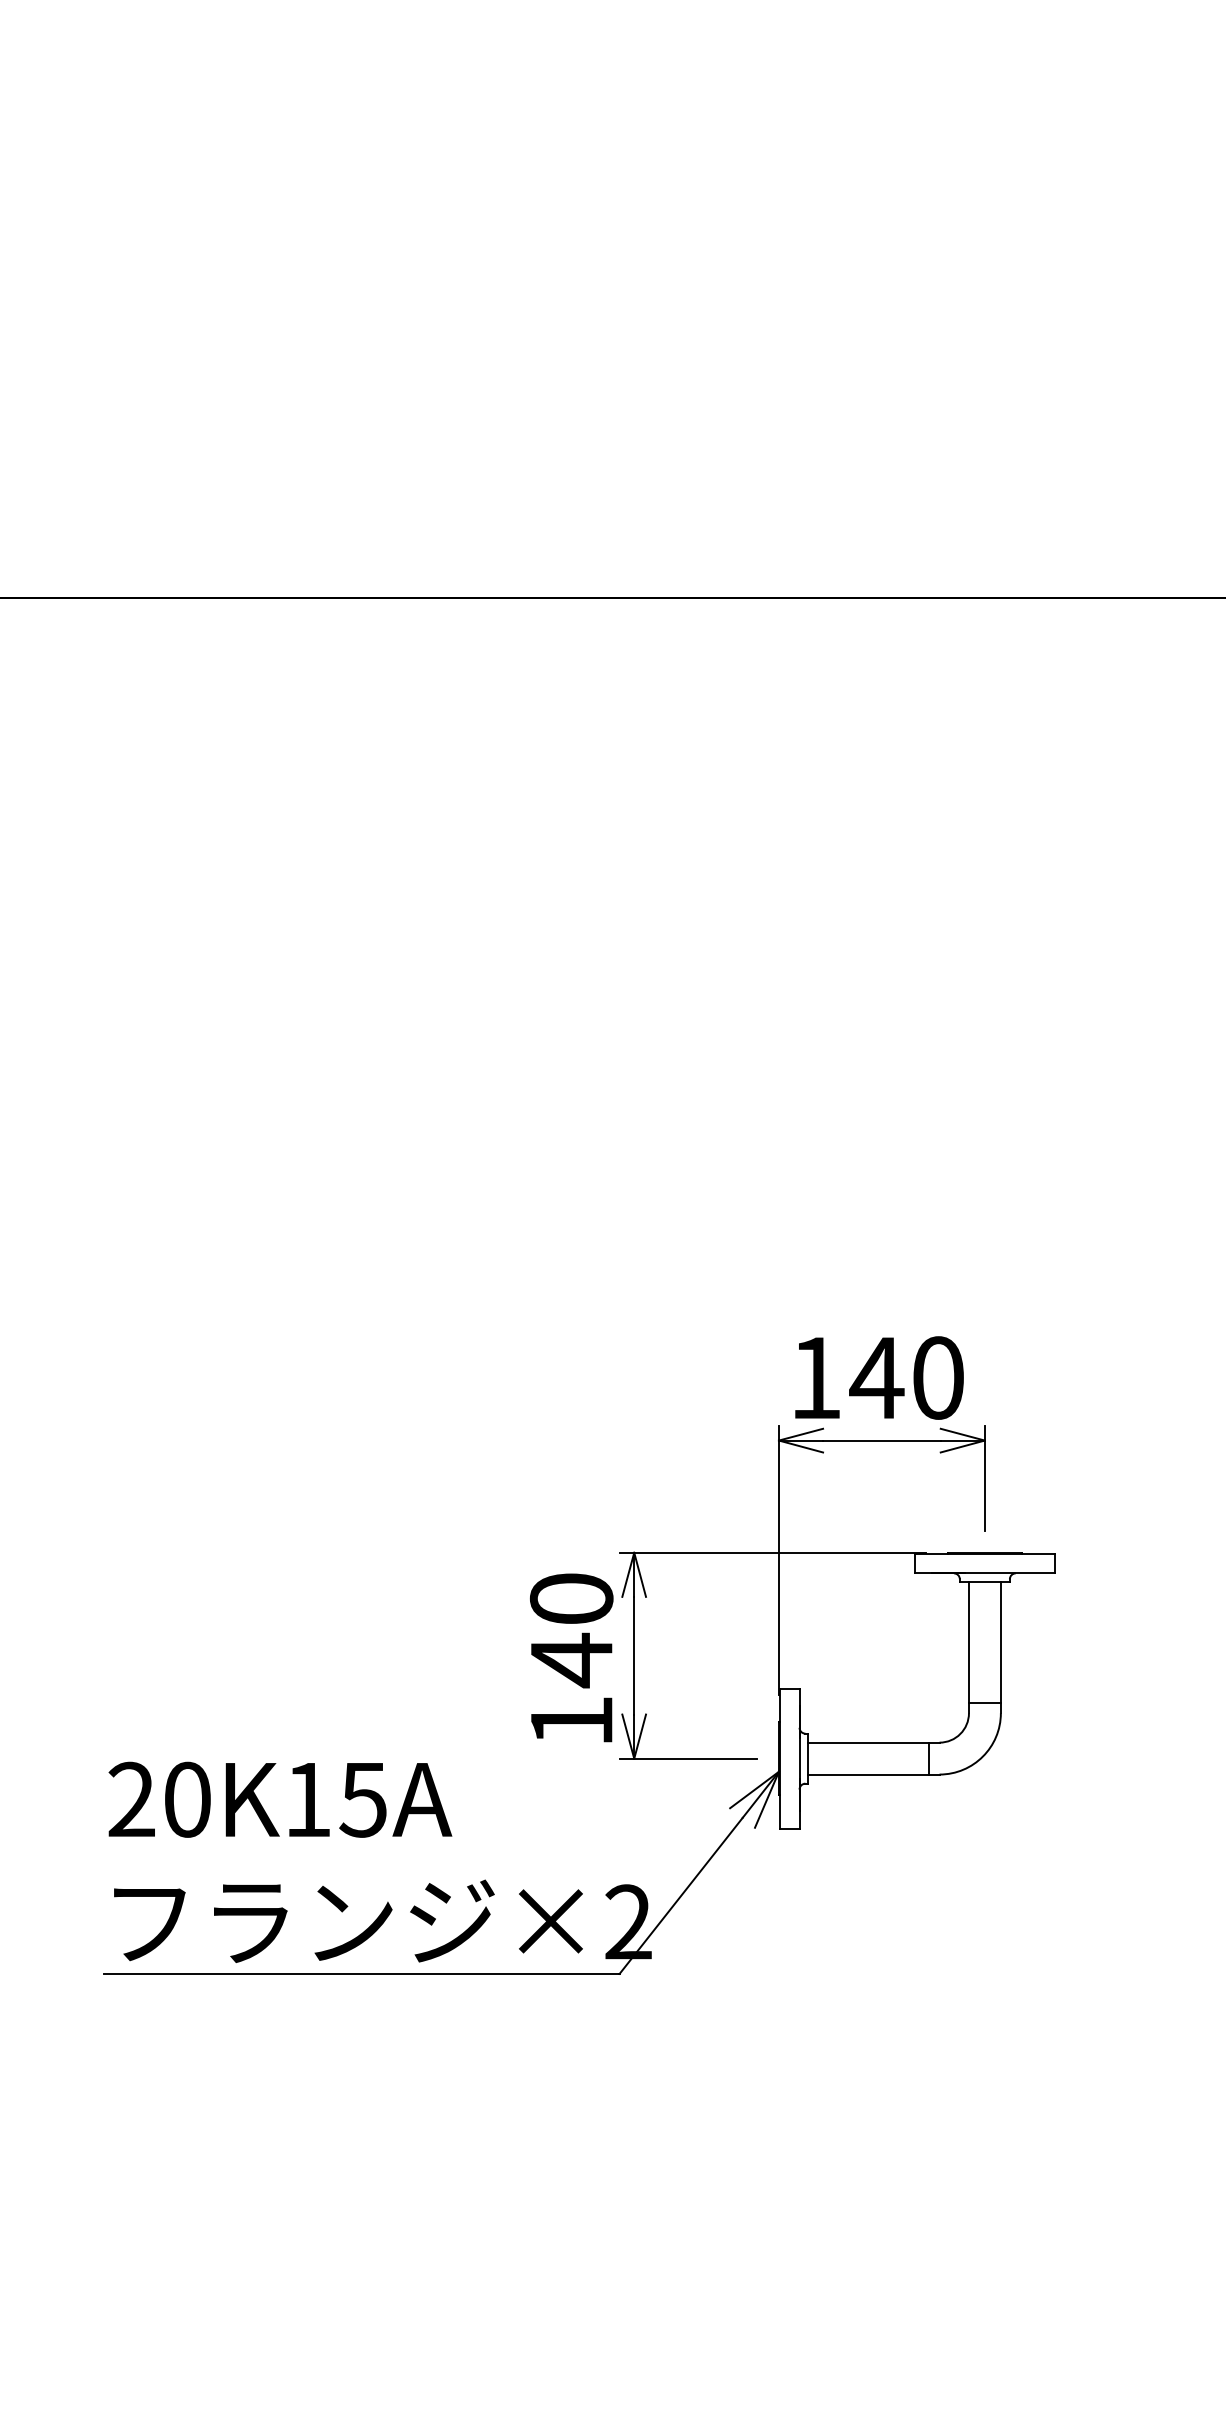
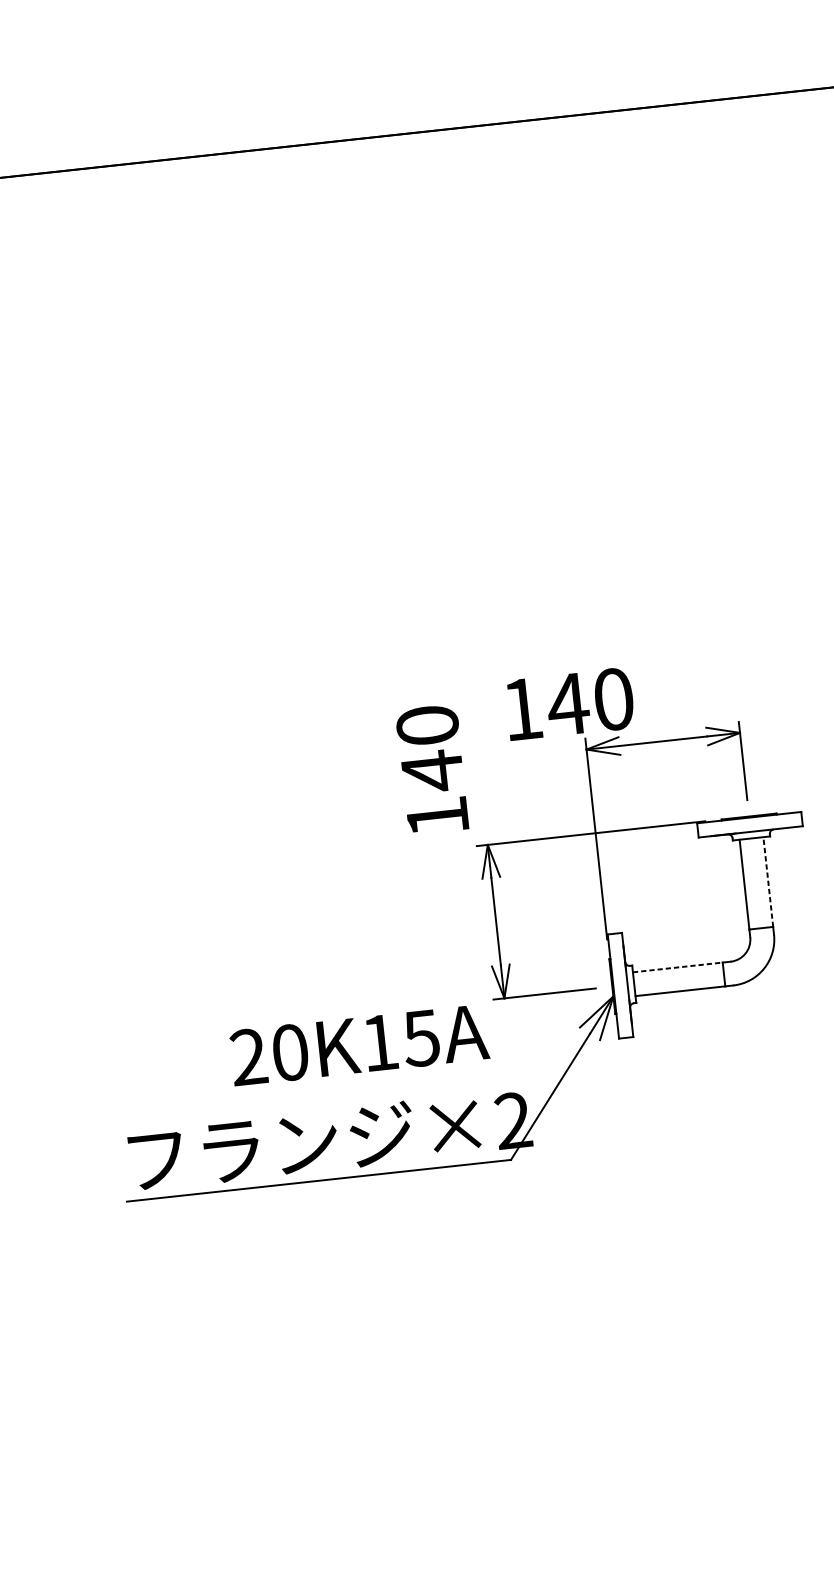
text: (879, 1377) -> (569, 703), moved
line: (1000, 1641) -> (767, 881), solid -> dashed
text: (571, 1657) -> (432, 769), moved
line: (869, 1742) -> (678, 967), solid -> dashed
text: (280, 1799) -> (359, 1044), moved

